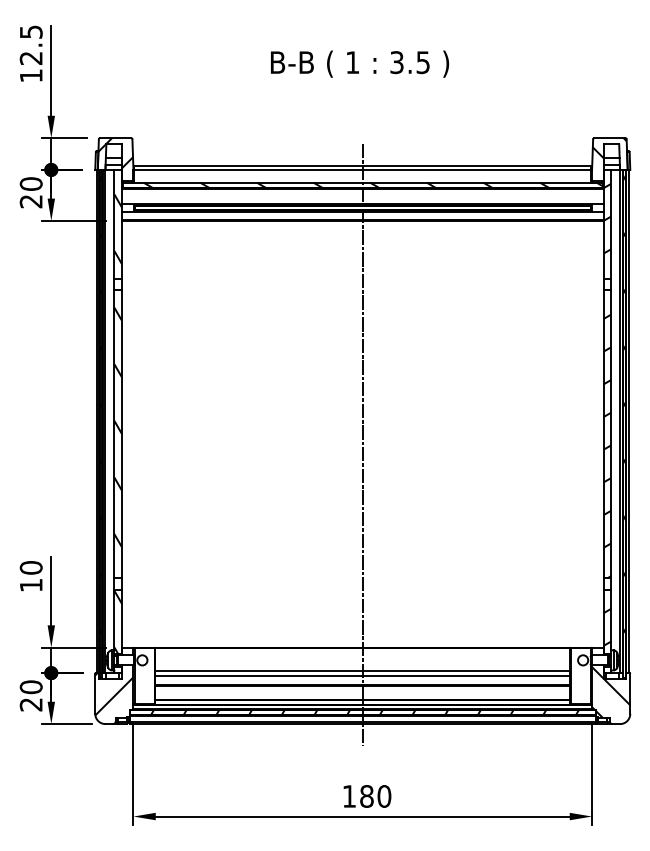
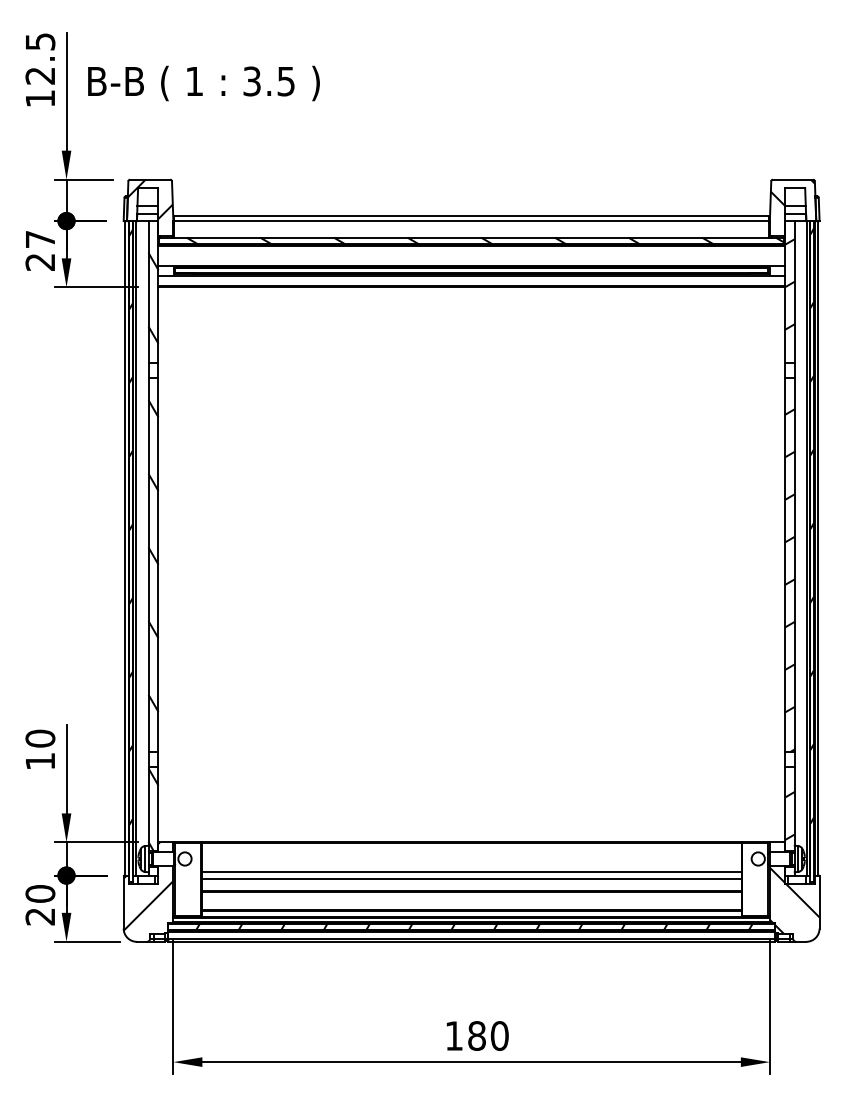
text: (360, 63) -> (204, 82), moved
text: (30, 183) -> (39, 238), 20 -> 27
line: (362, 444) -> (471, 578), removed

